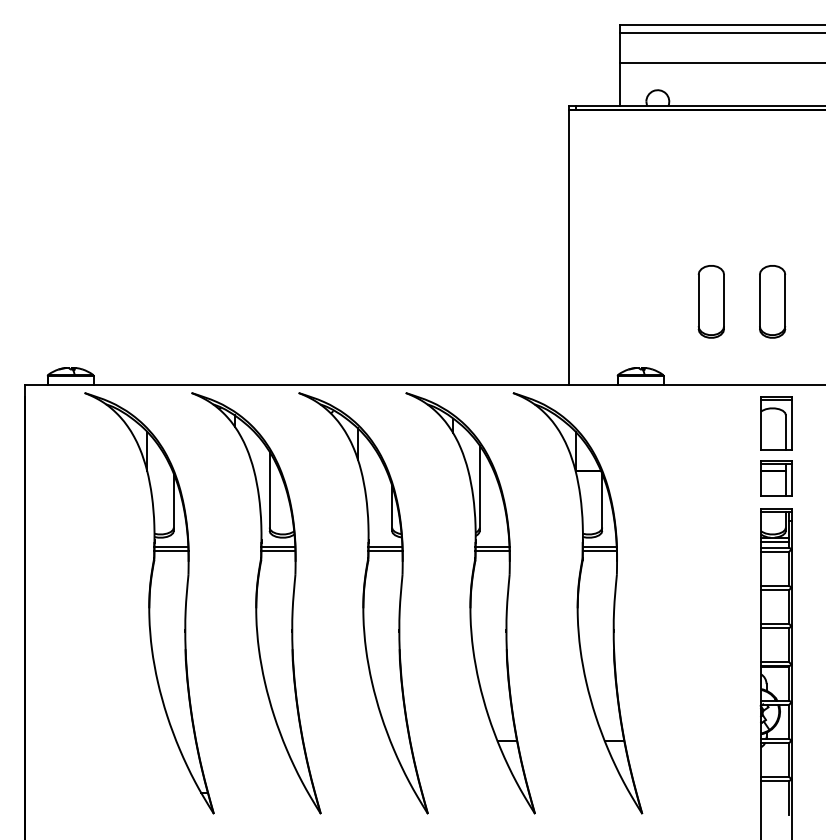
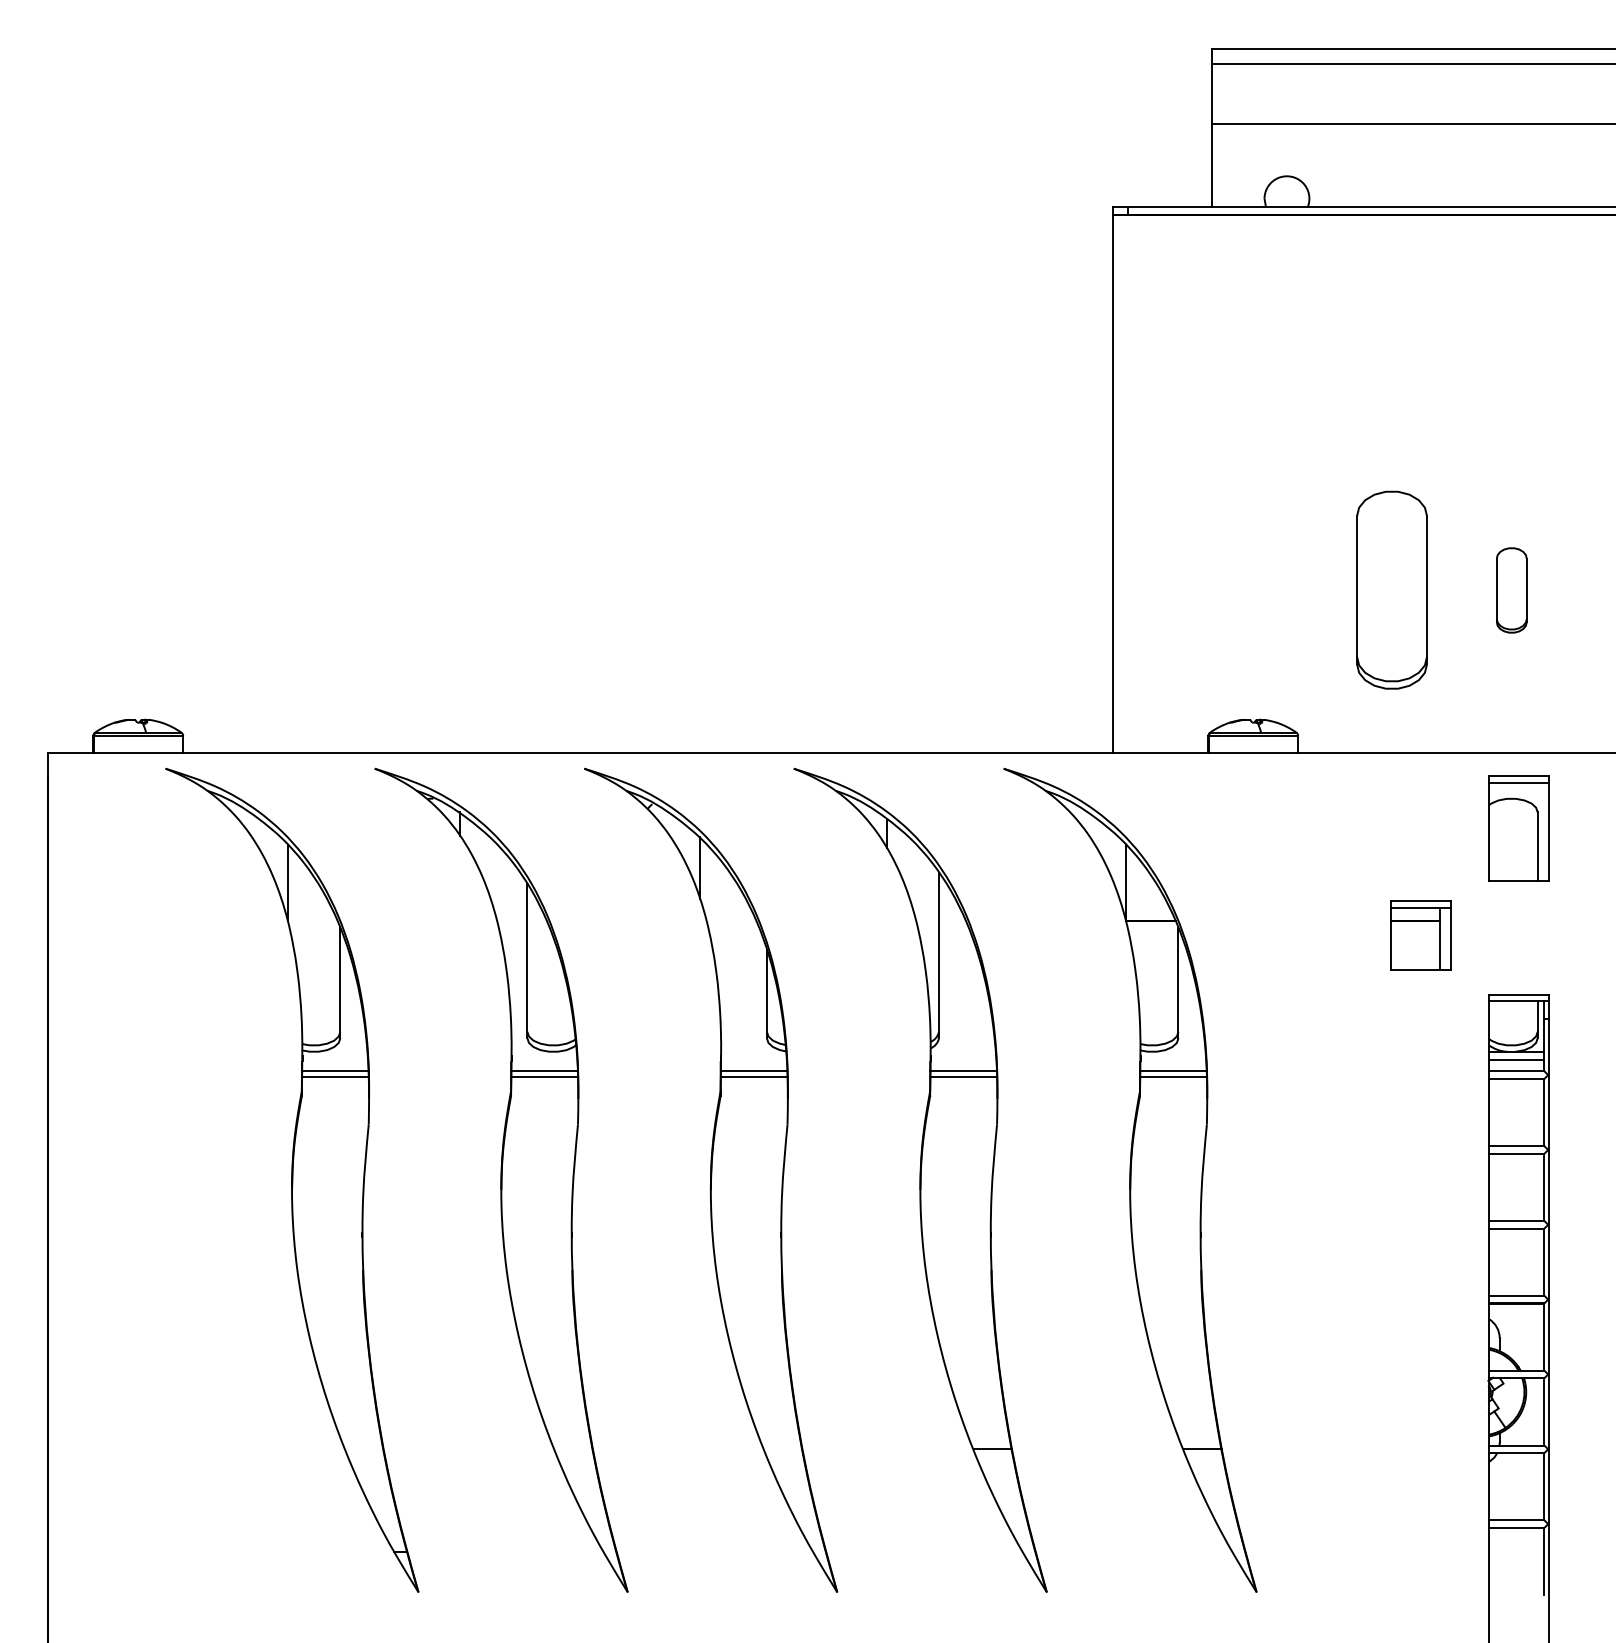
part: (710, 301) -> (1390, 589), size x1.4
part: (772, 301) -> (1511, 589), size x0.6
part: (776, 478) -> (1421, 935), moved

